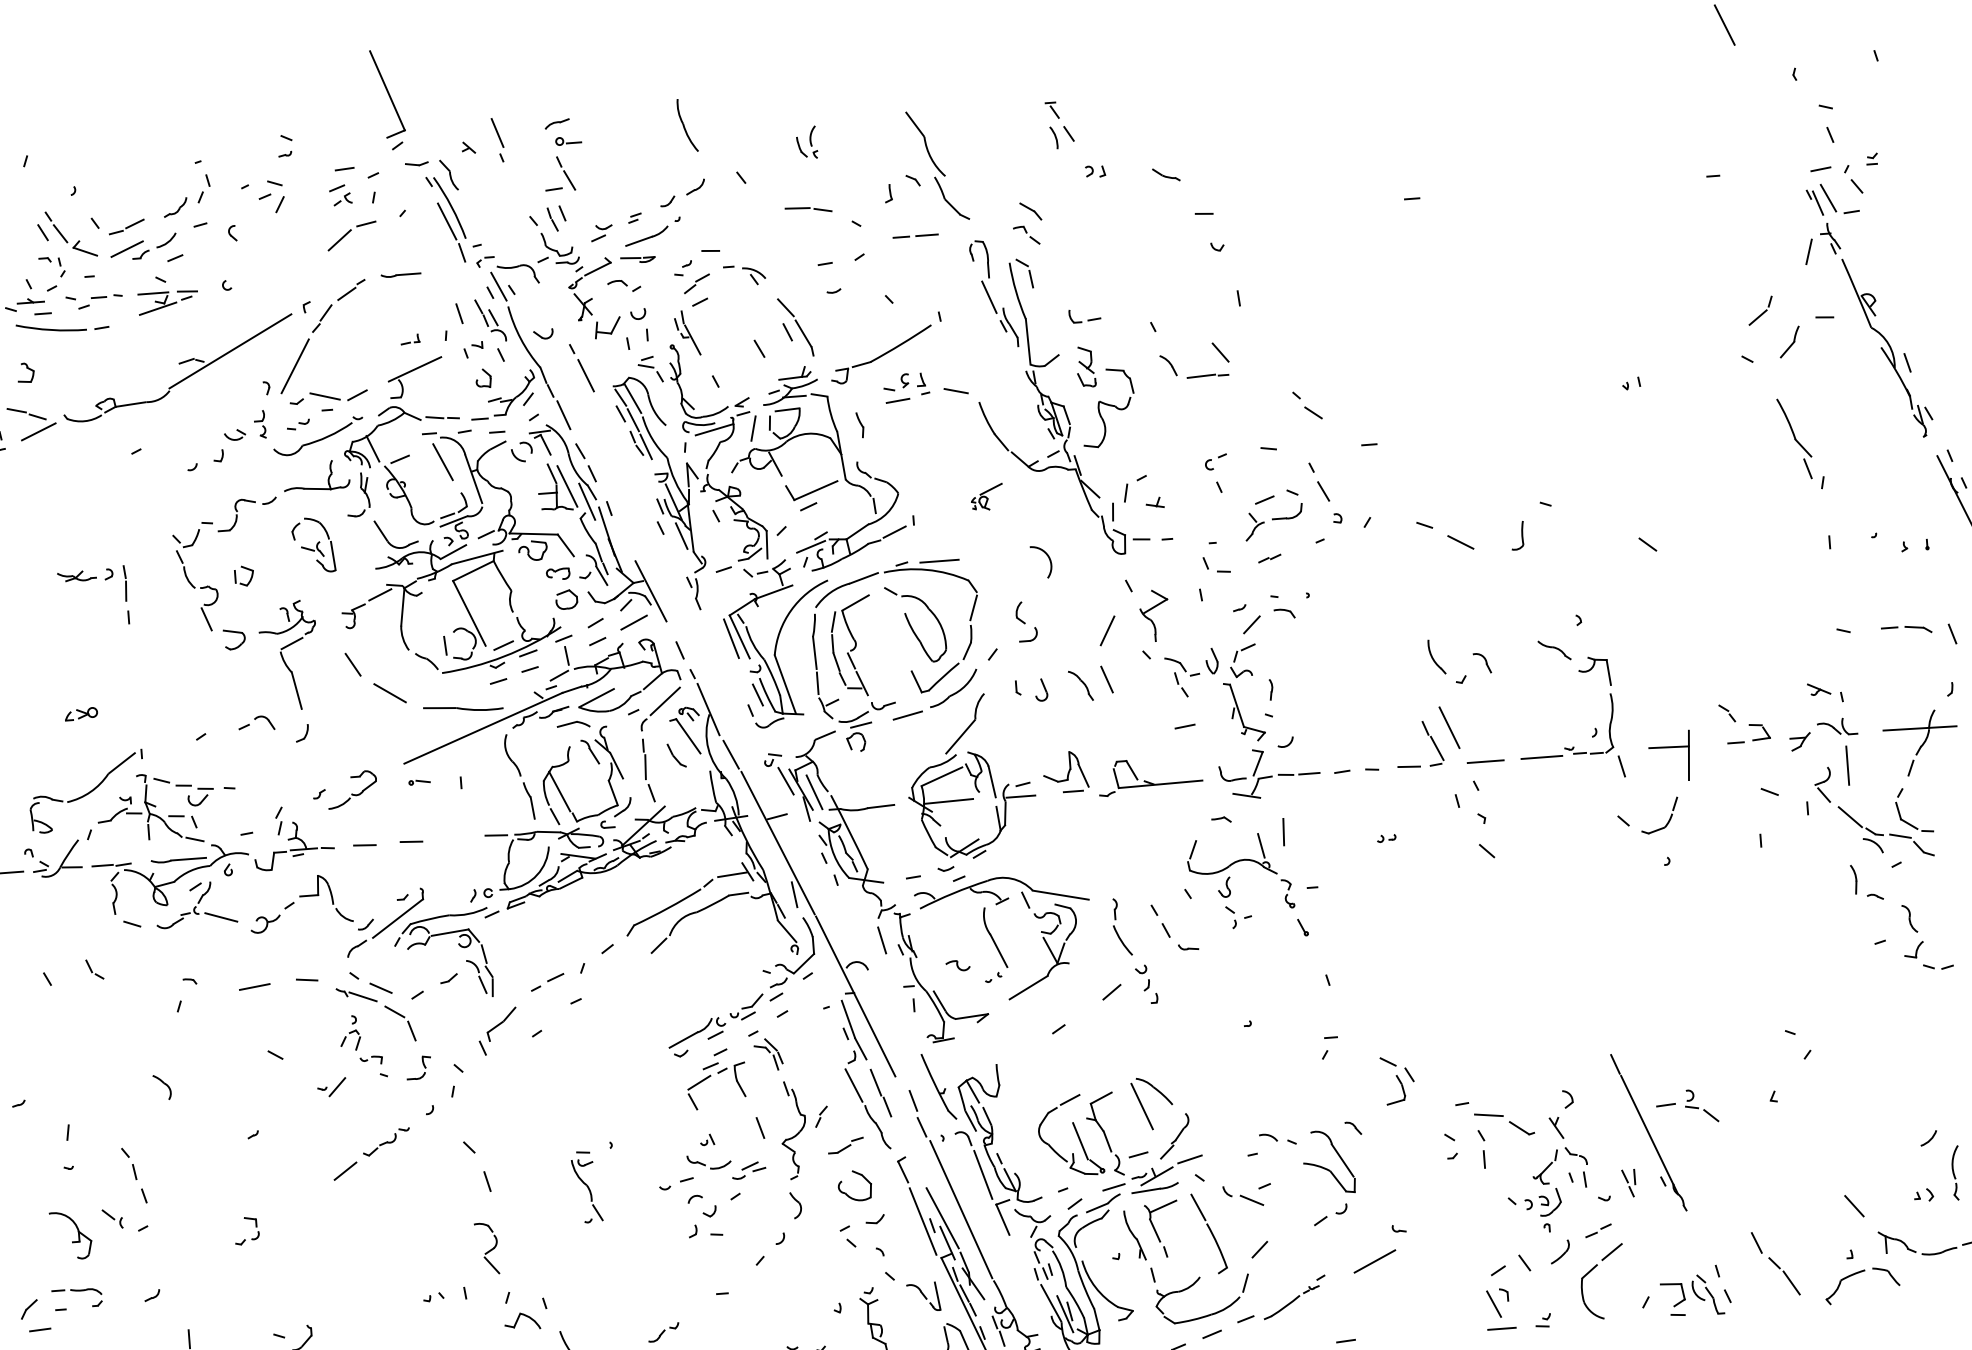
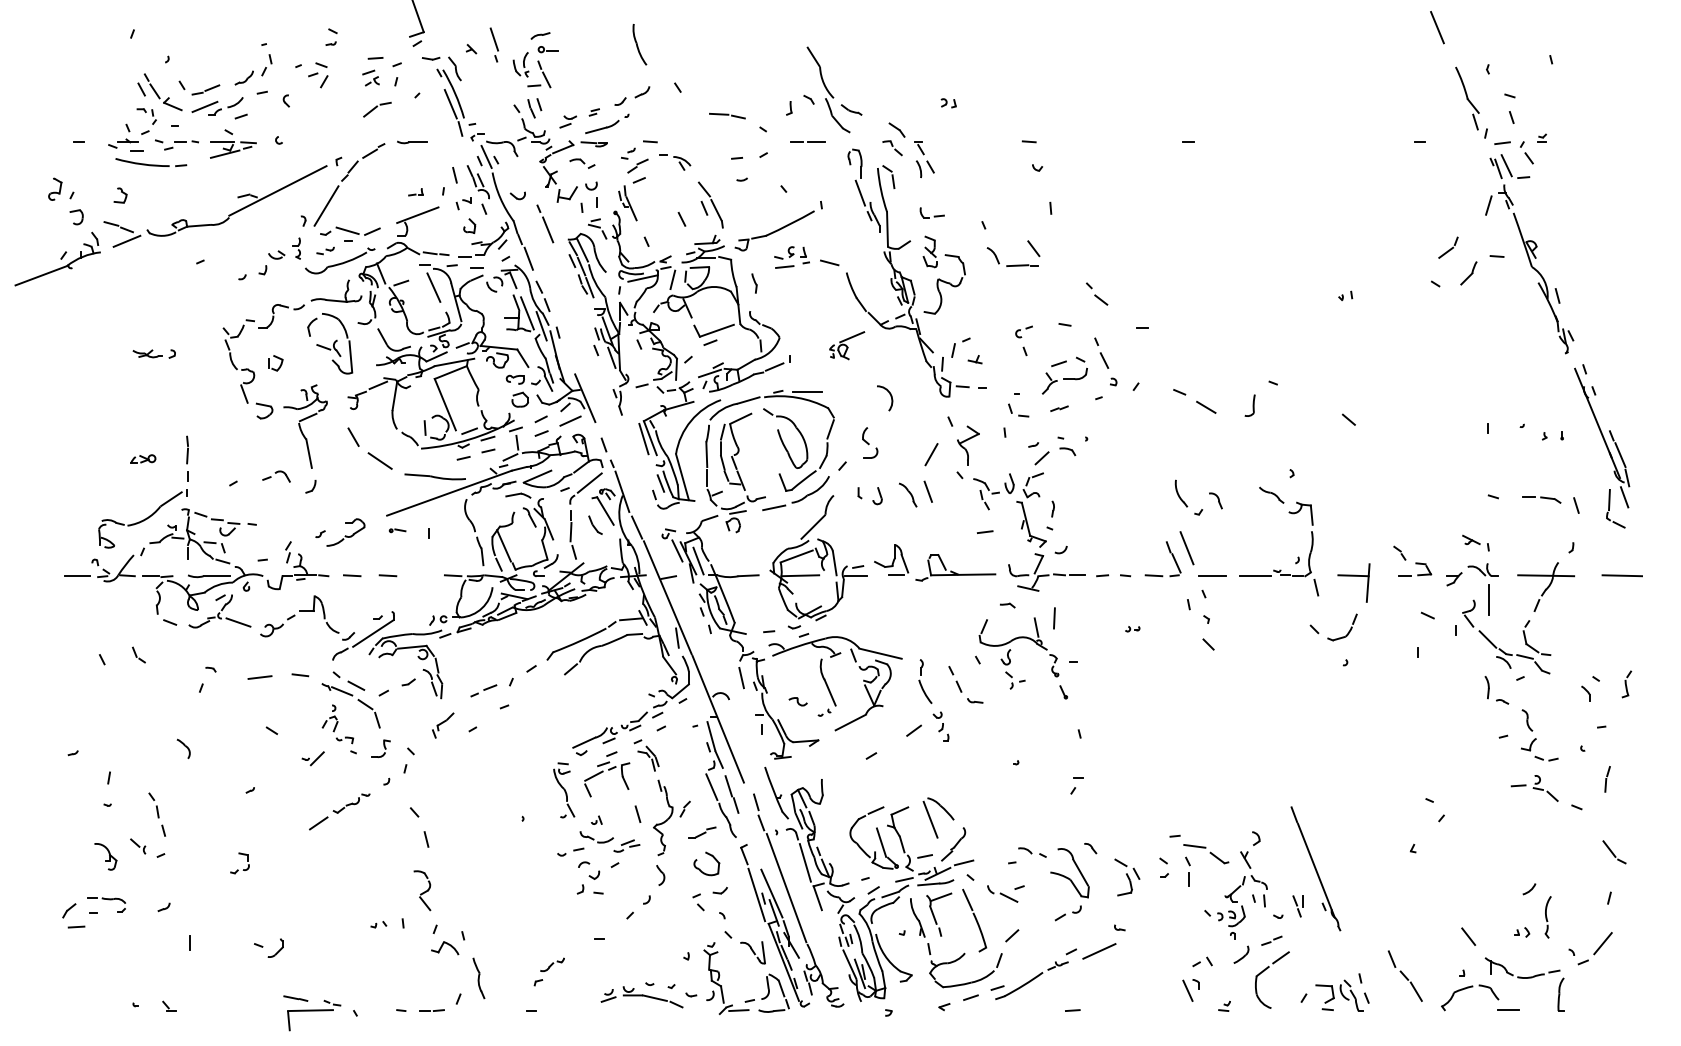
part: (1060, 124) -> (924, 159), moved
part: (806, 142) -> (520, 64), moved
part: (1166, 174) -> (851, 109), moved
part: (352, 235) -> (377, 109), size x0.71
part: (1800, 443) -> (1471, 102), moved
part: (987, 496) -> (847, 345), size x1.43
part: (313, 544) -> (330, 343), size x1.43
line: (126, 594) -> (187, 458), moved
part: (498, 1031) -> (443, 725), size x0.71
part: (1398, 1080) -> (1127, 877), moved
part: (1686, 1107) -> (1534, 788), moved
part: (587, 1187) -> (564, 790), moved
part: (71, 1235) -> (105, 856), size x0.71
part: (1510, 1264) -> (1202, 961), size x0.62
part: (1293, 1296) -> (1035, 973), size x1.67
line: (1501, 1328) -> (1508, 1009), moved

